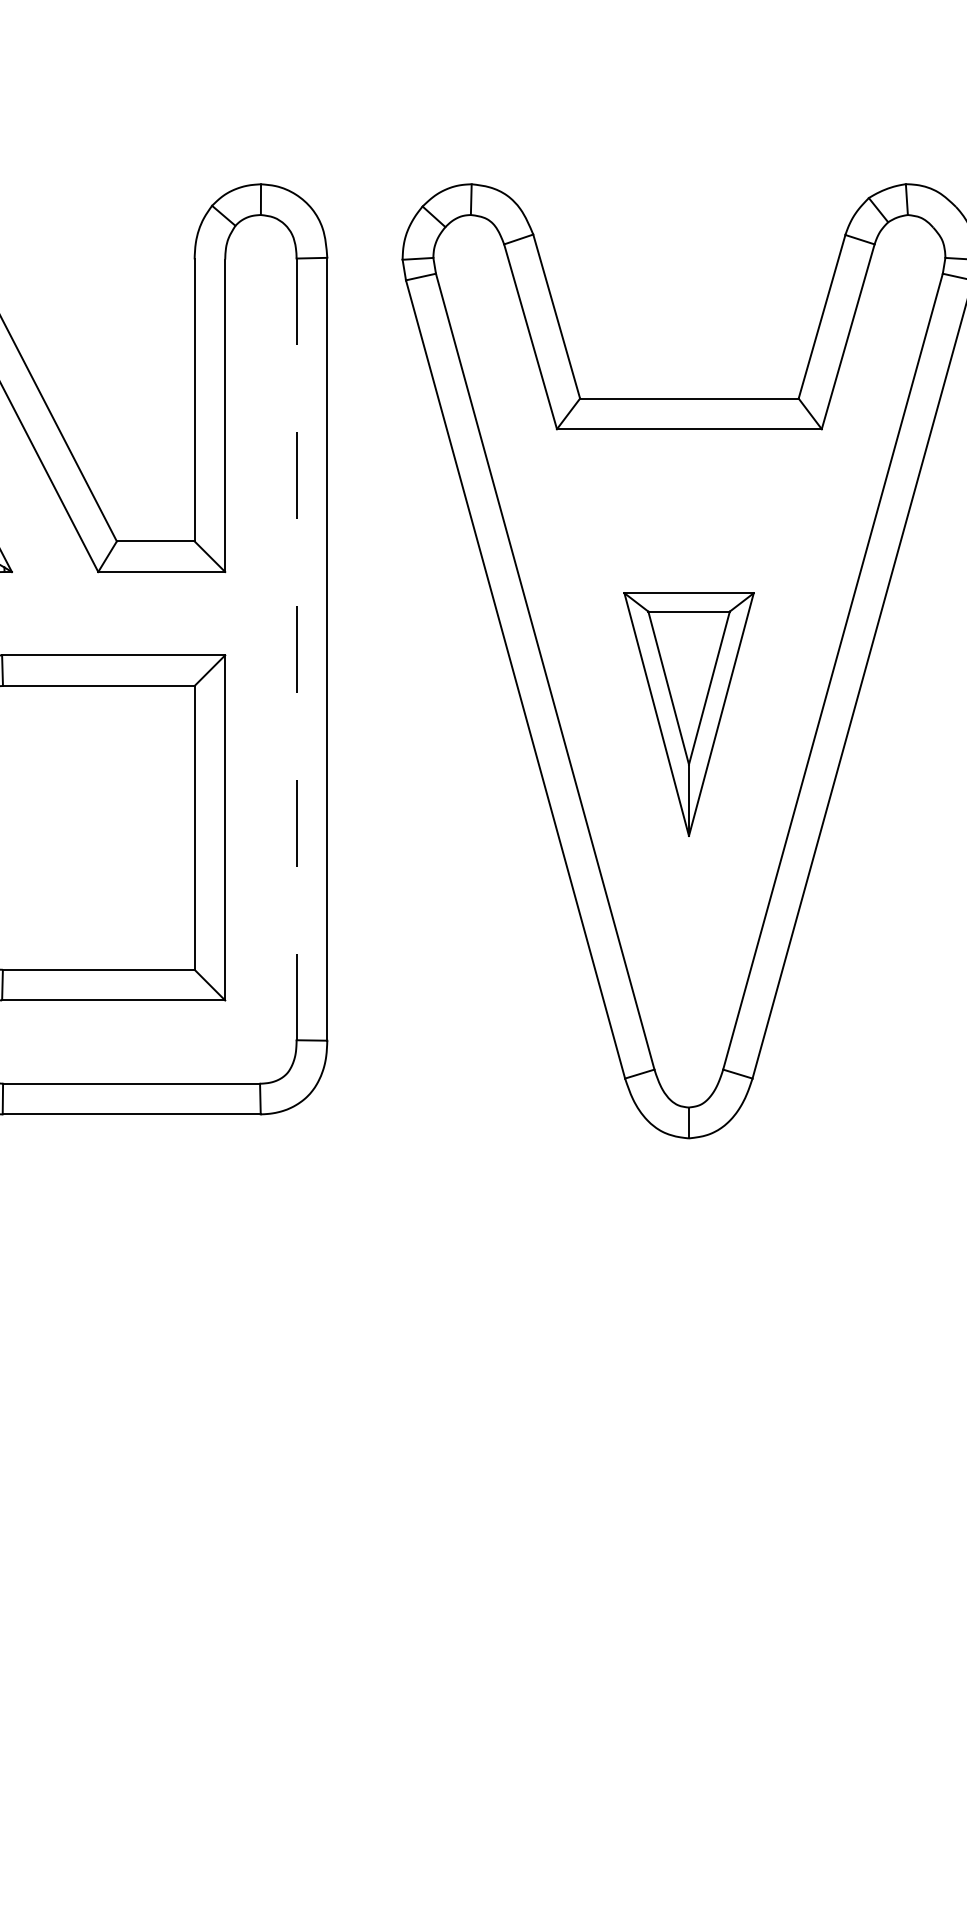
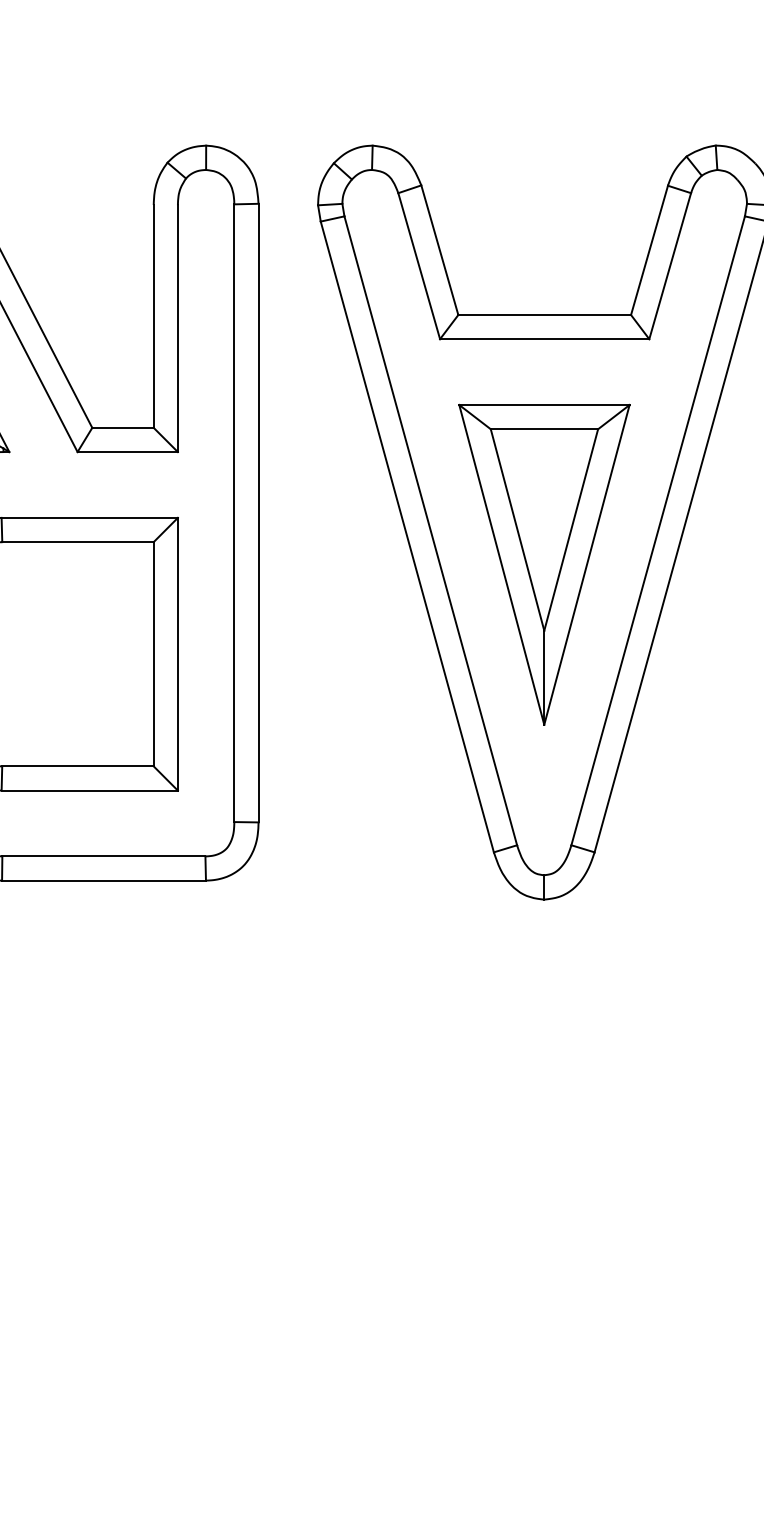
line: (296, 649) -> (234, 513), dashed -> solid
part: (689, 714) -> (544, 564), size x1.67

